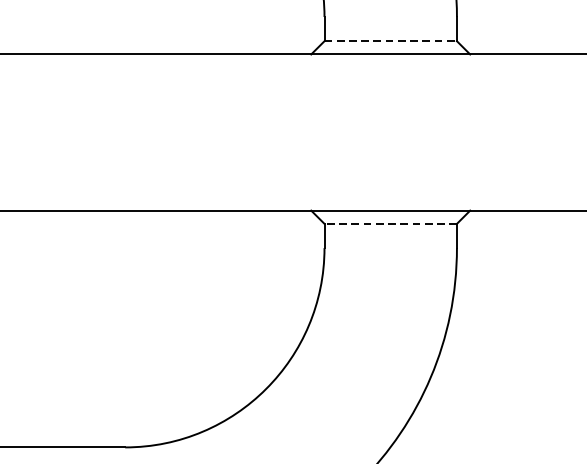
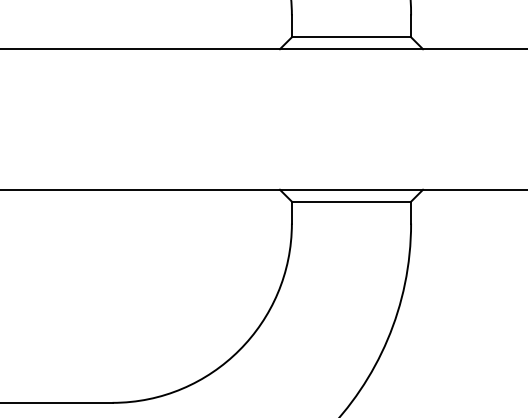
line: (390, 41) -> (351, 37), dashed -> solid
line: (390, 223) -> (351, 201), dashed -> solid

